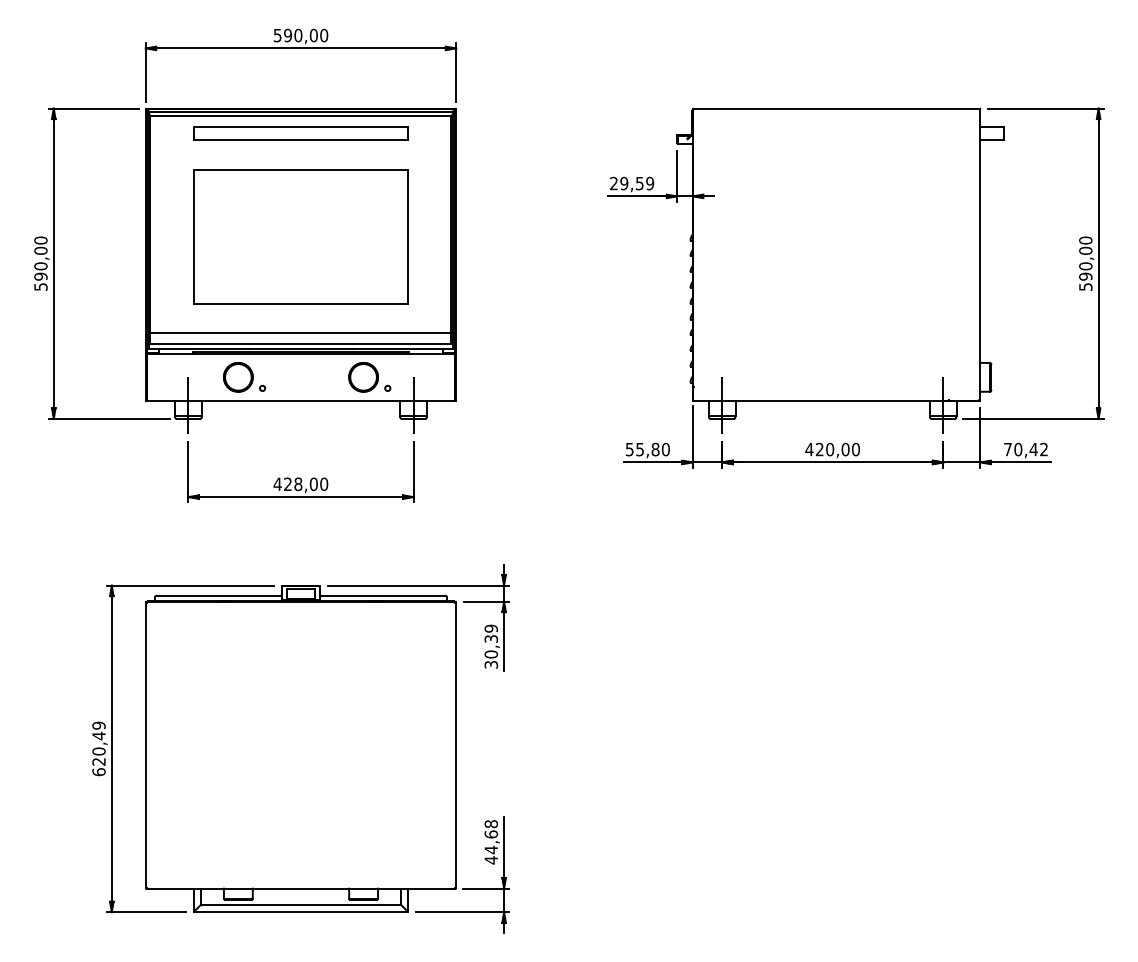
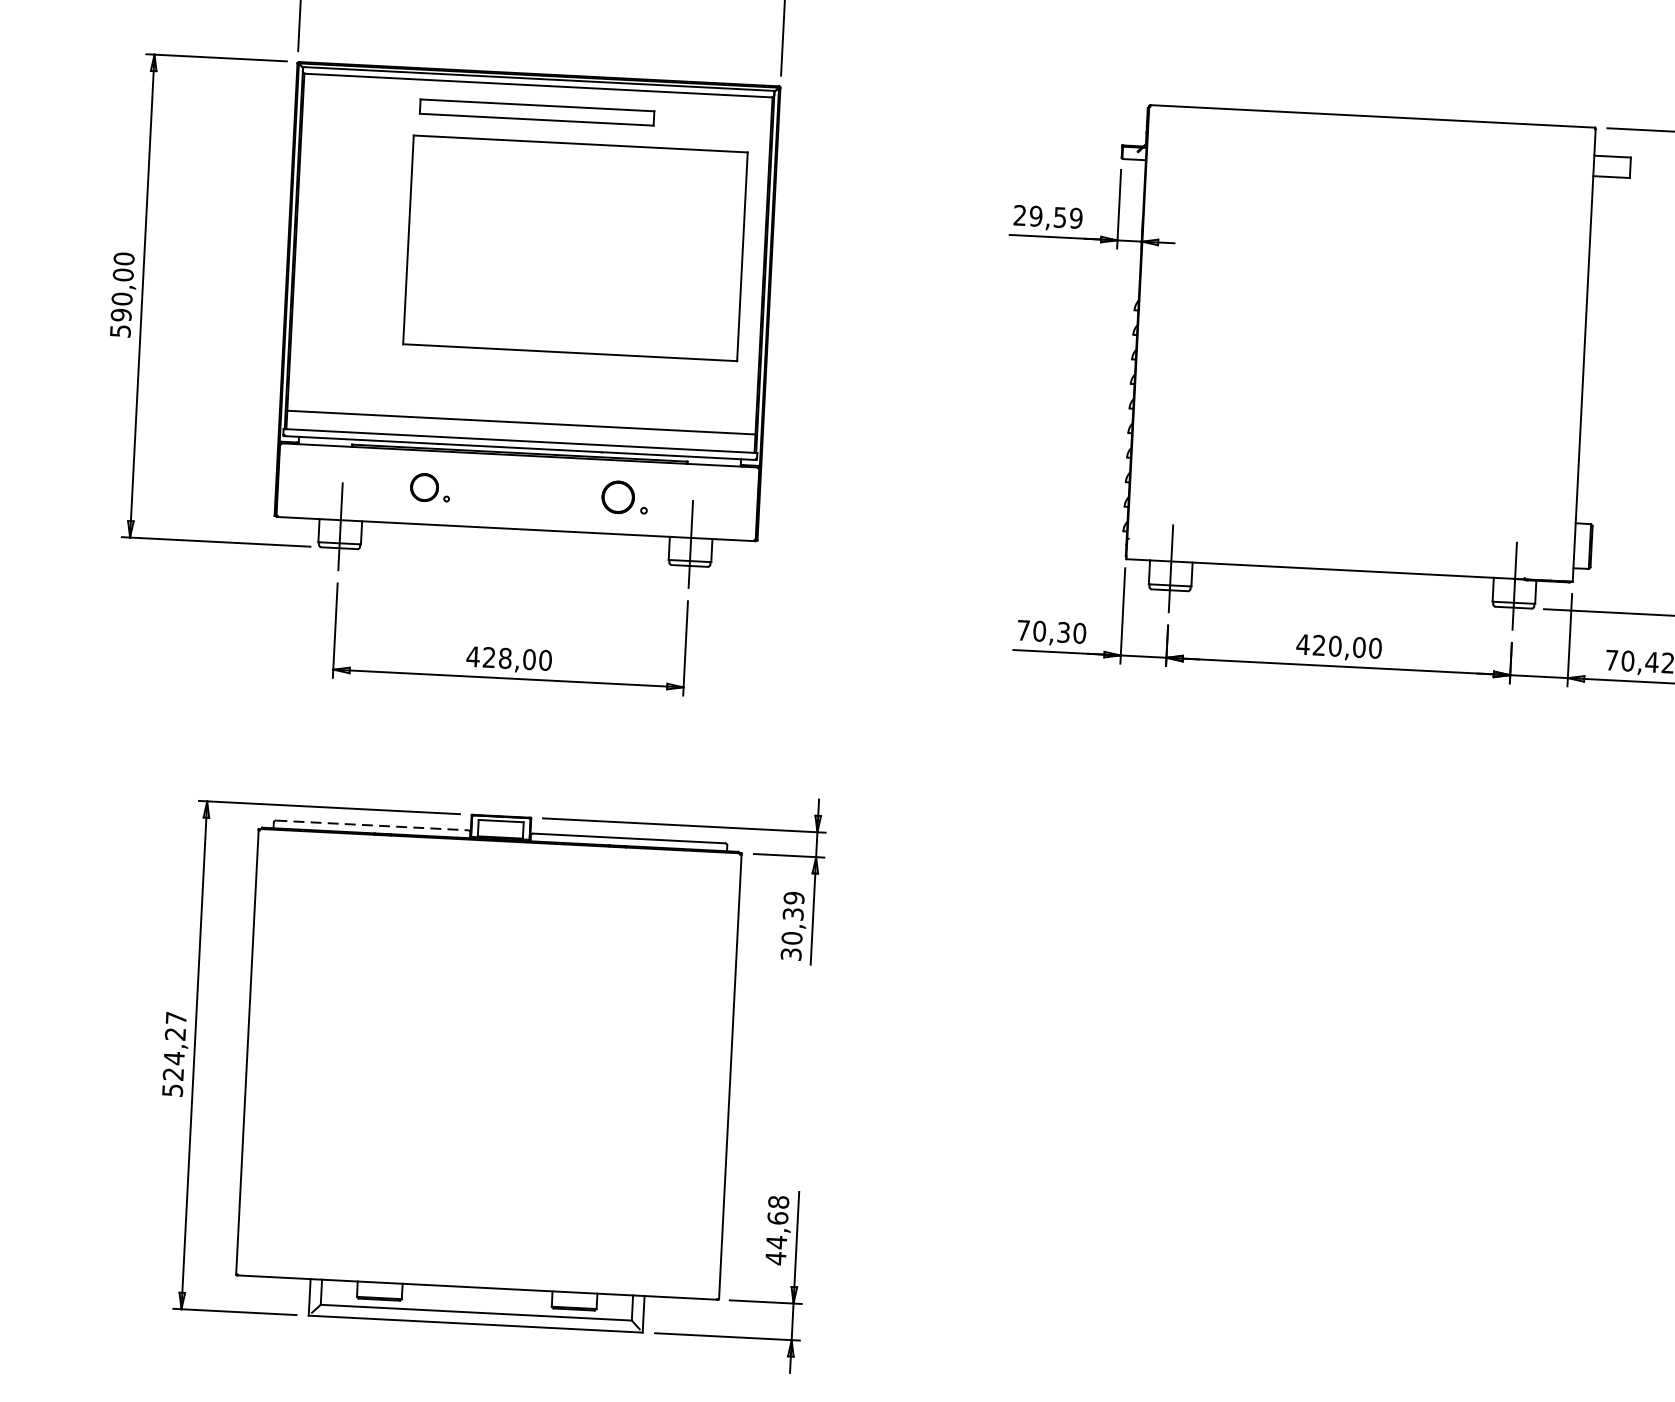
part: (300, 133) -> (536, 112), size x0.7
part: (300, 236) -> (574, 247), moved
part: (244, 377) -> (430, 488), size x0.6
part: (369, 377) -> (624, 497), size x0.7
text: (642, 449) -> (1043, 631), 55,80 -> 70,30
line: (218, 595) -> (372, 825), solid -> dashed
text: (98, 748) -> (173, 1053), 620,49 -> 524,27

